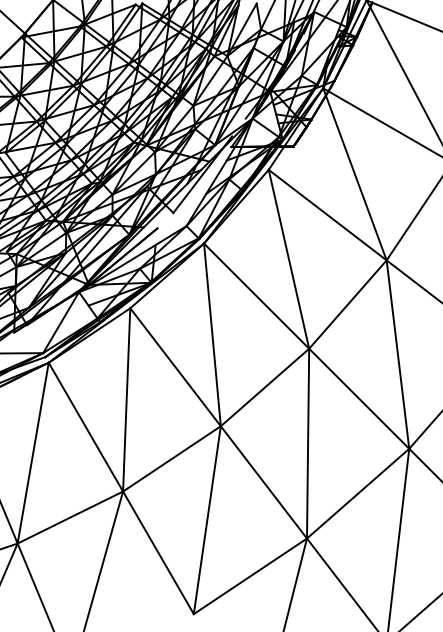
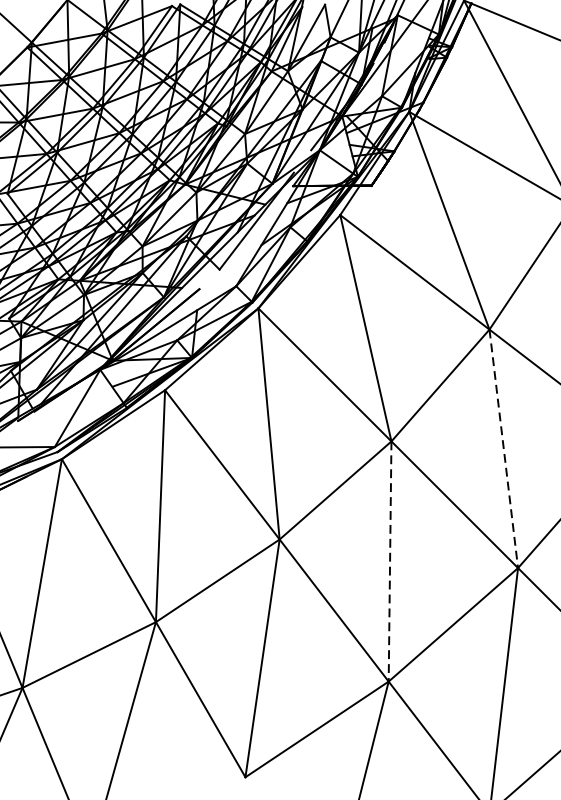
line: (397, 354) -> (503, 448), solid -> dashed
line: (308, 443) -> (390, 561), solid -> dashed

